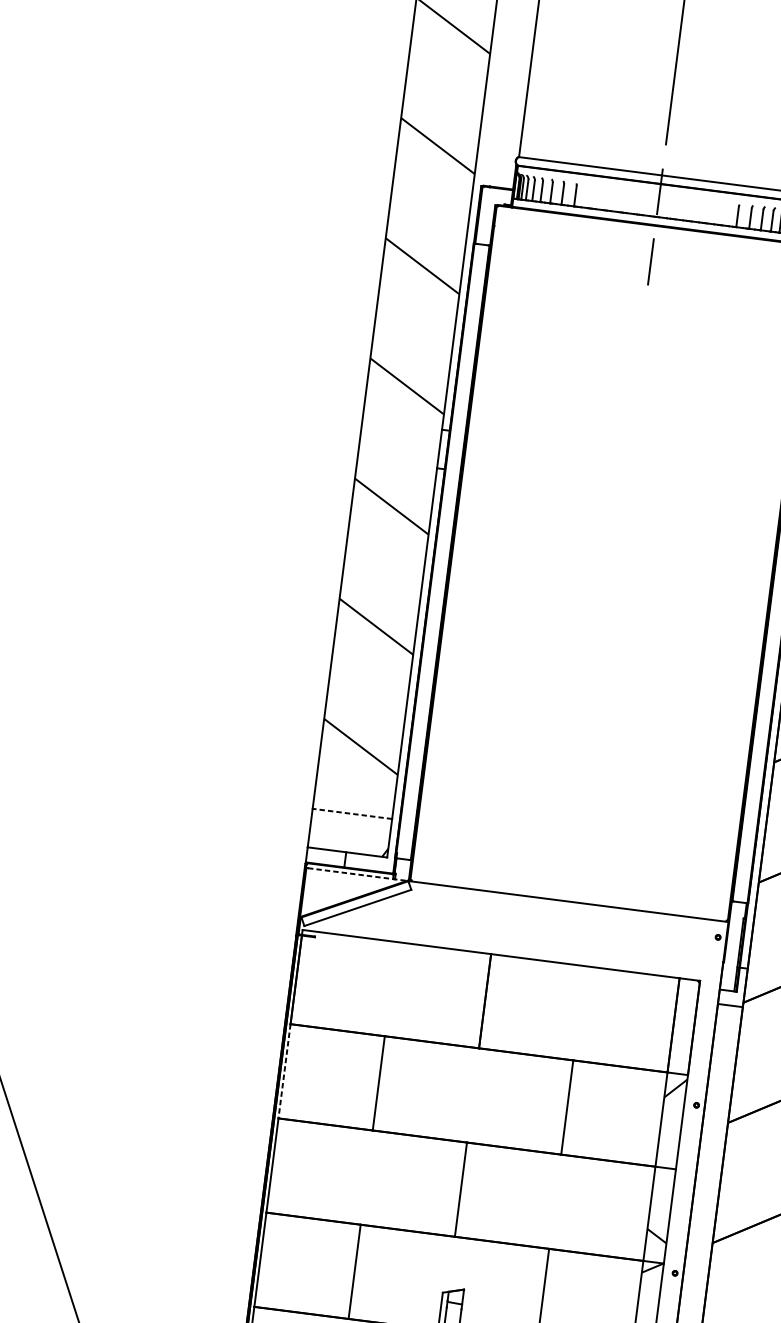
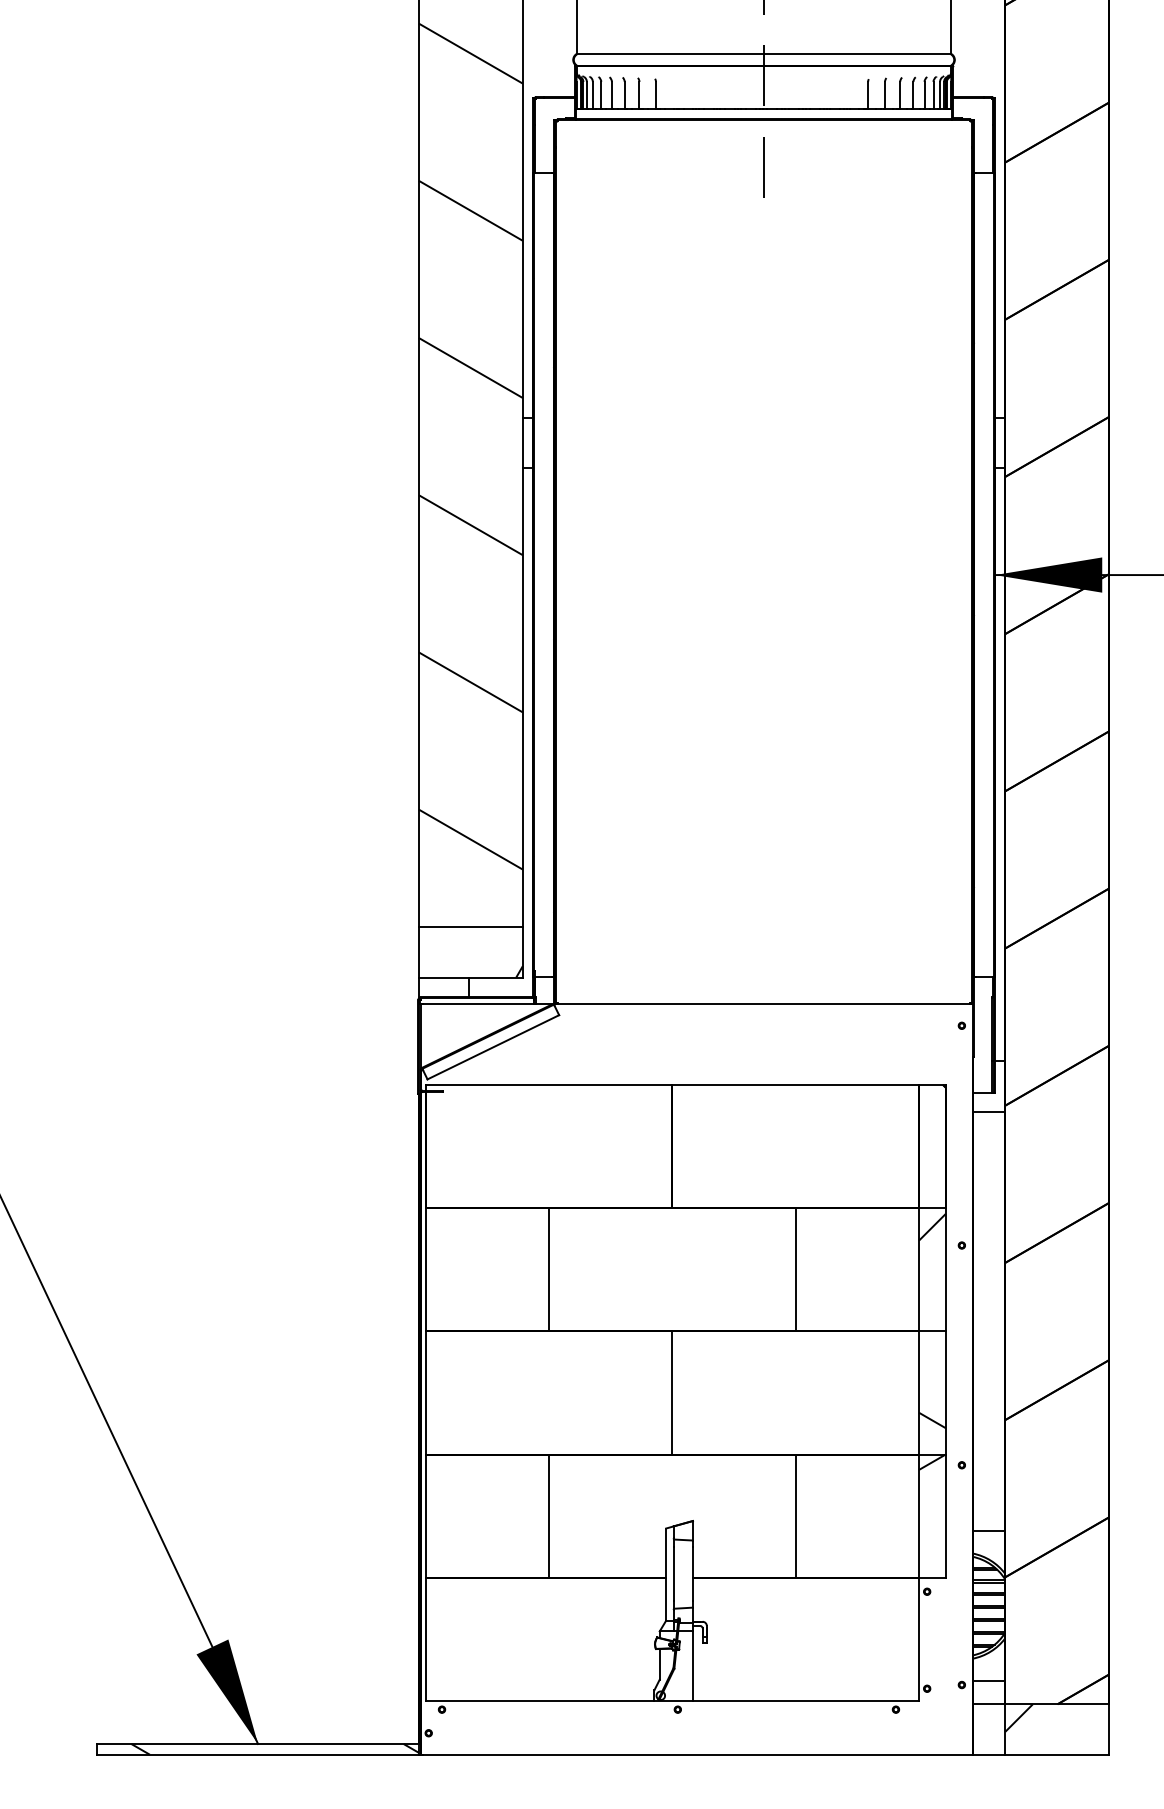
line: (352, 814) -> (470, 927), dashed -> solid
line: (357, 874) -> (487, 1004), dashed -> solid
line: (284, 1071) -> (425, 1269), dashed -> solid

